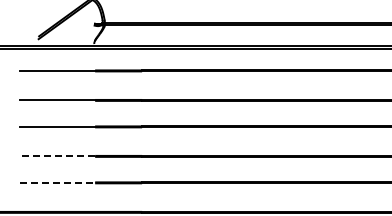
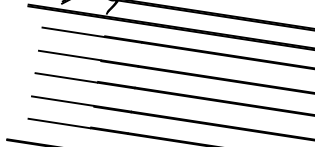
line: (57, 155) -> (62, 100), dashed -> solid
line: (57, 183) -> (59, 123), dashed -> solid

